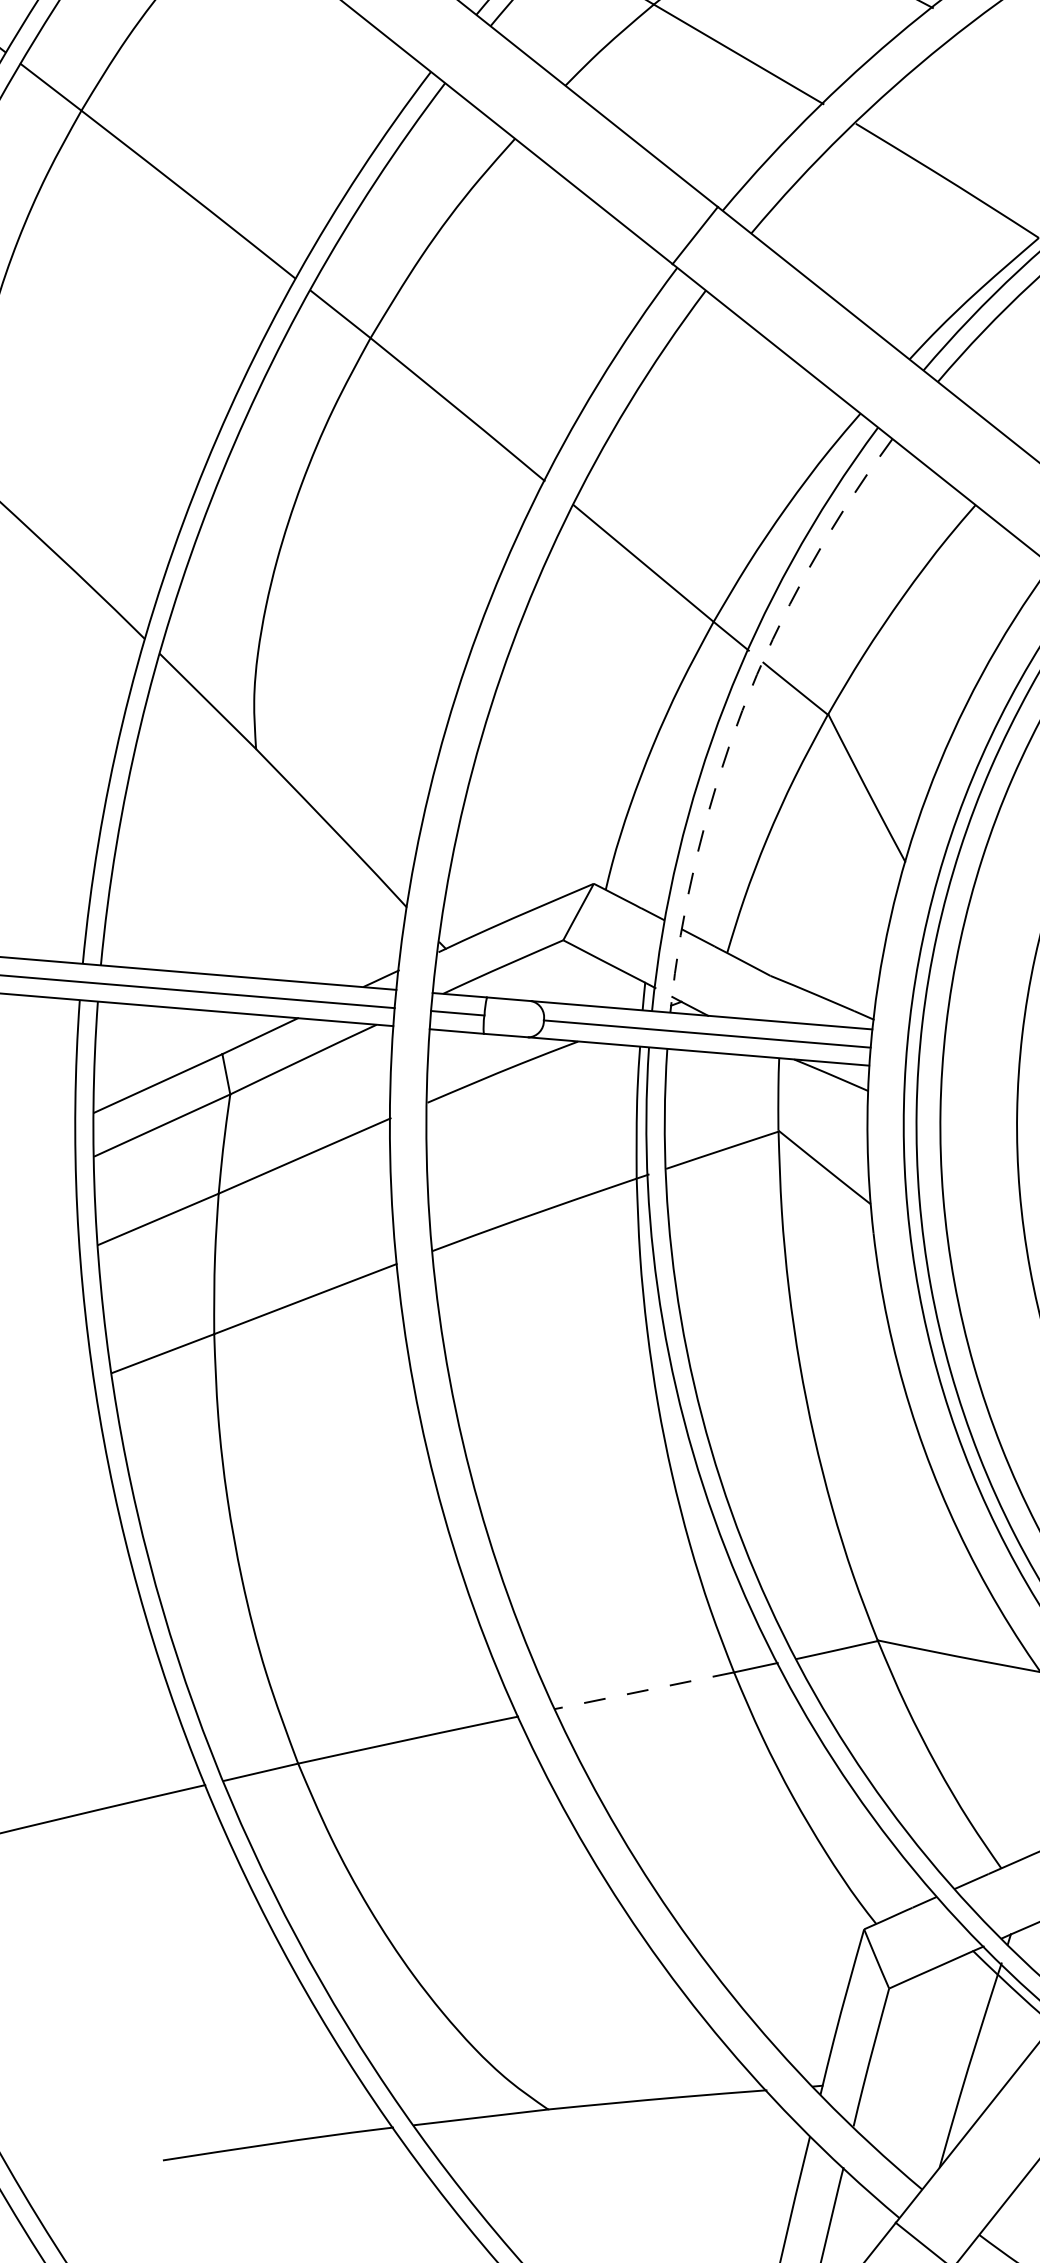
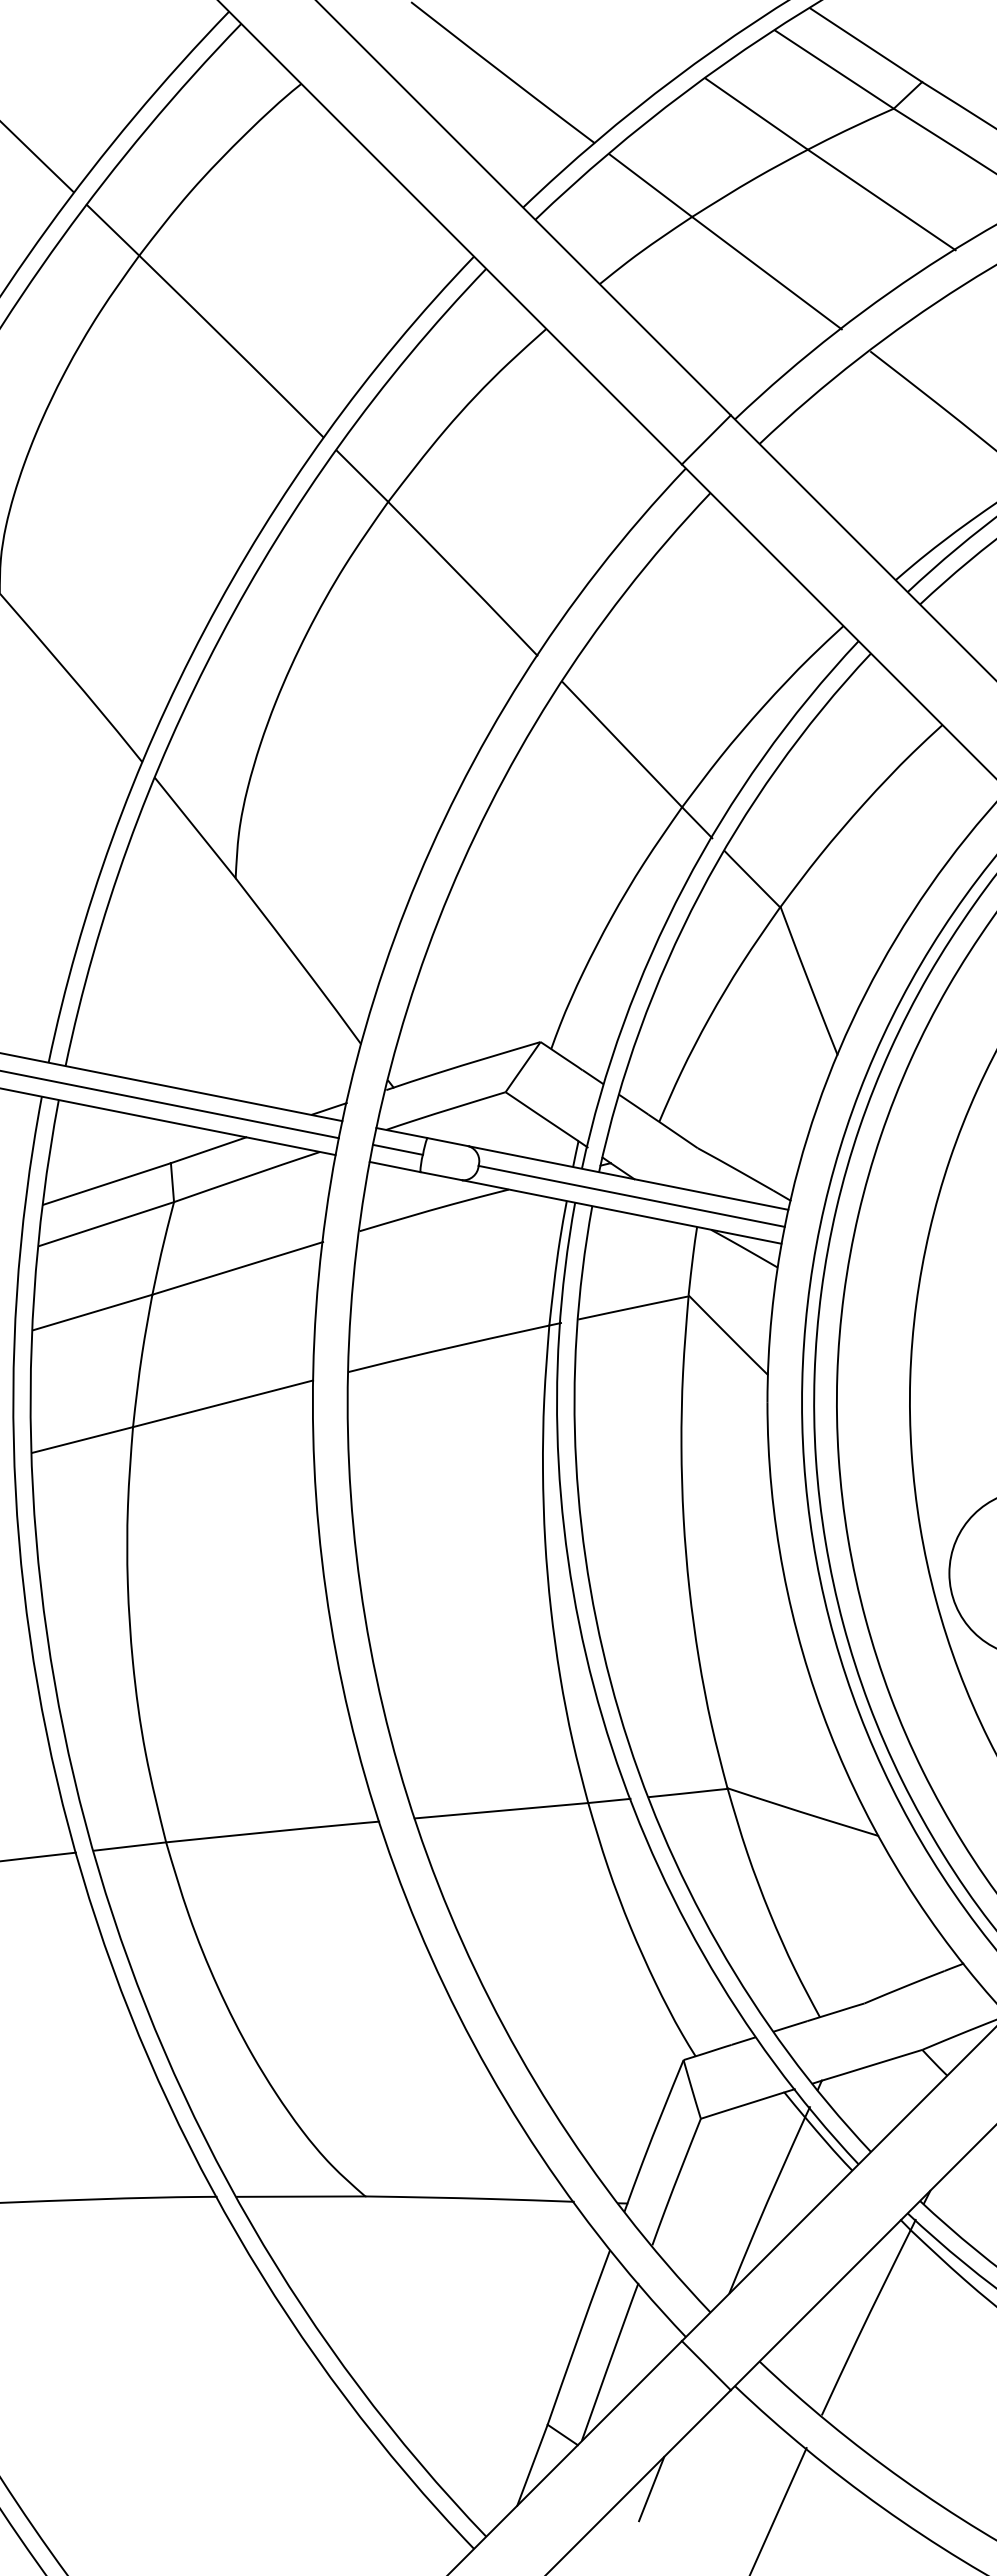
arc: (742, 710) -> (699, 894), dashed -> solid
line: (643, 1690) -> (500, 1810), dashed -> solid

